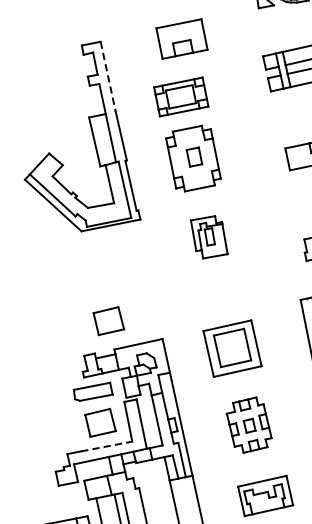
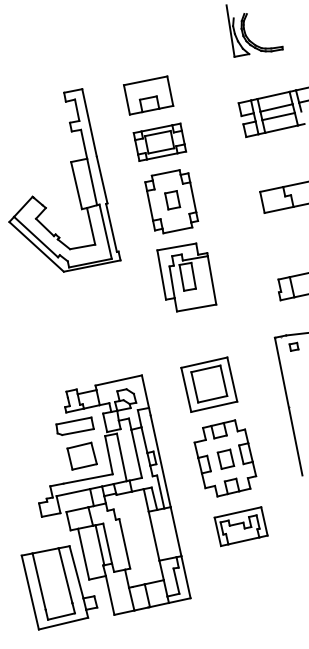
part: (181, 39) -> (148, 95), moved
line: (108, 76) -> (89, 122), dashed -> solid
part: (208, 237) -> (186, 277), size x1.67
part: (108, 320) -> (89, 357), removed
part: (249, 425) -> (225, 458), size x1.43
line: (107, 446) -> (88, 478), dashed -> solid

